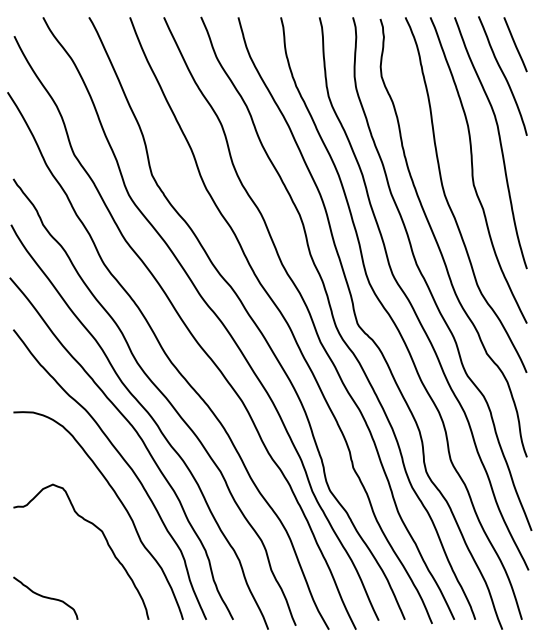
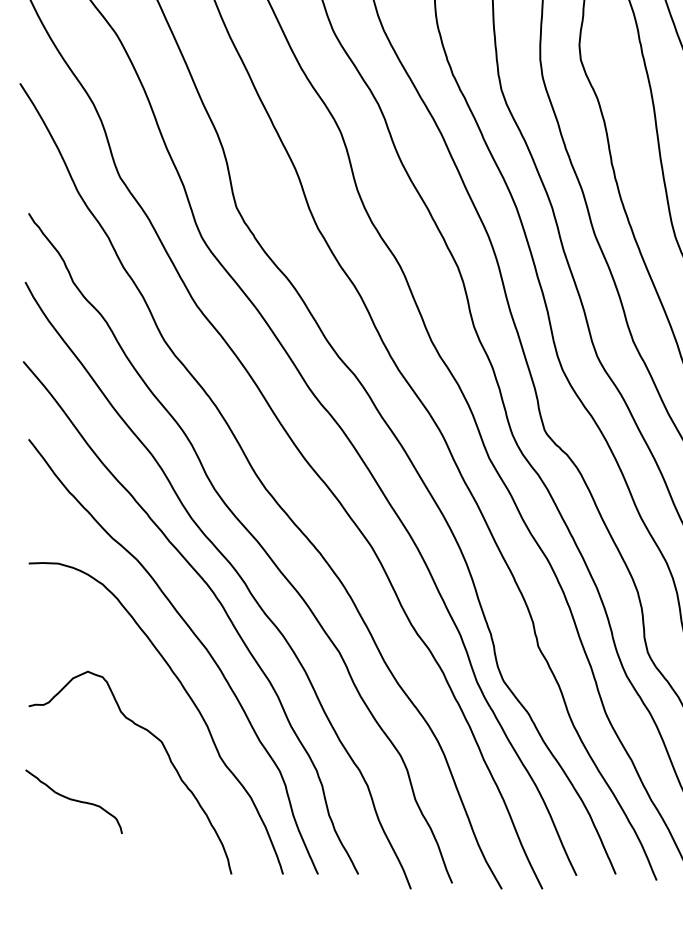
curve: (45, 597) -> (73, 800), moved

